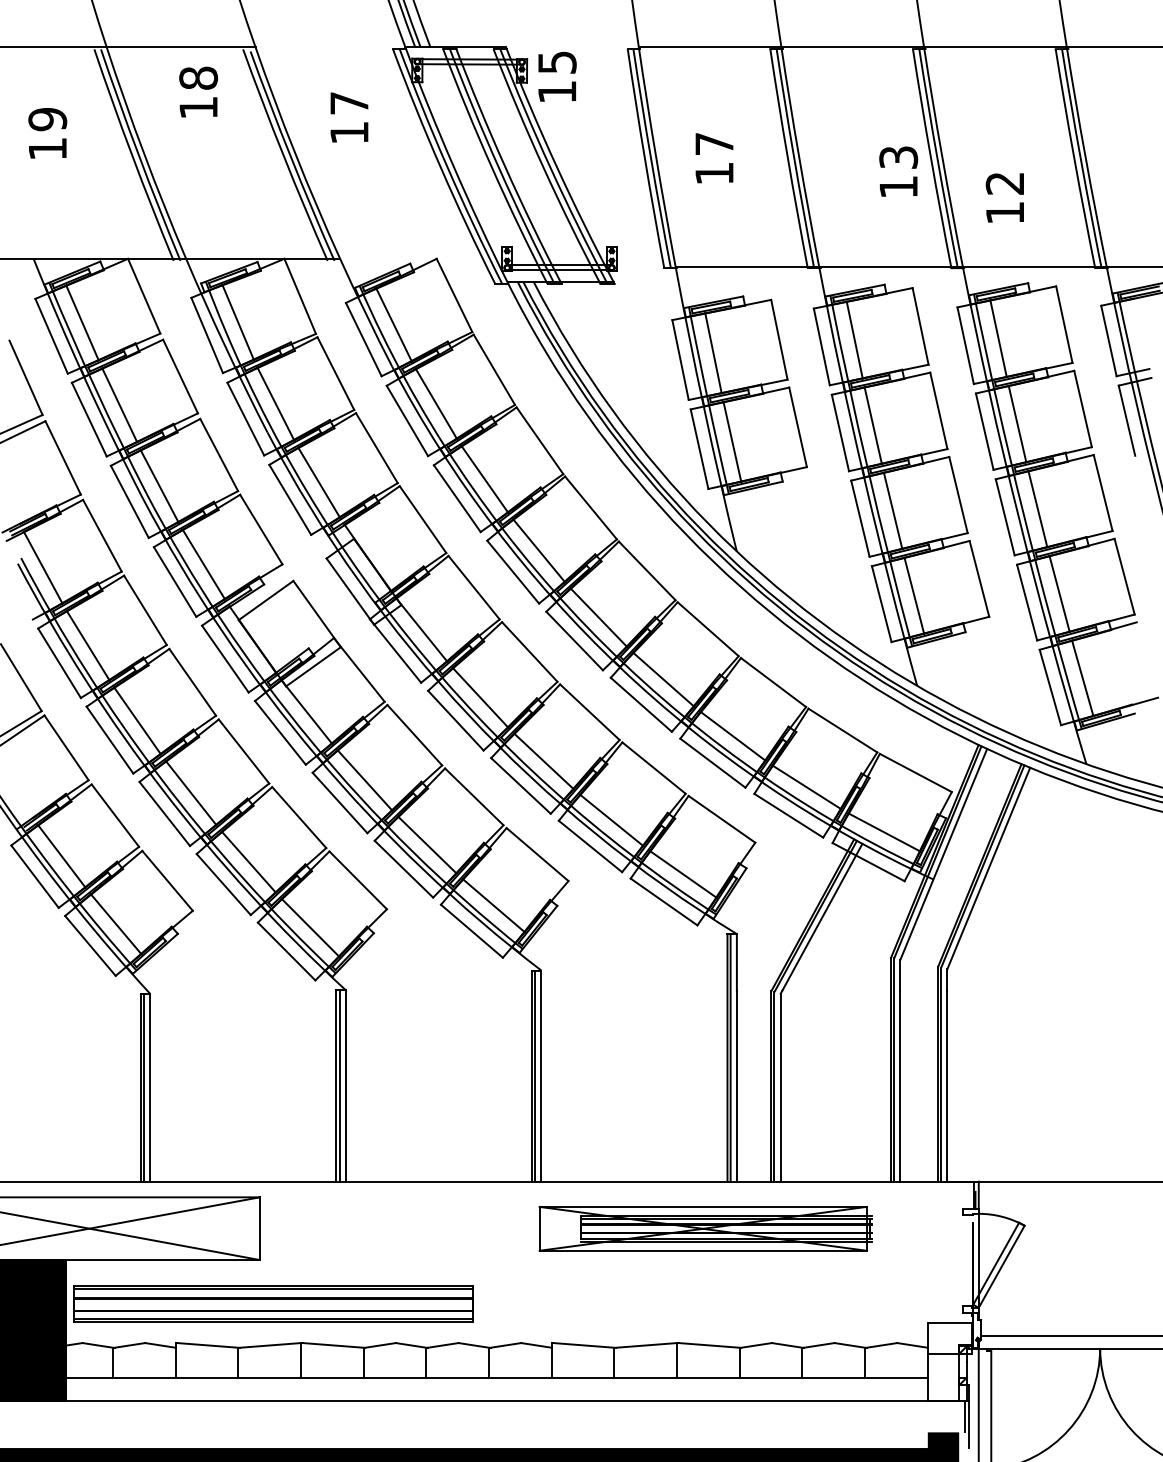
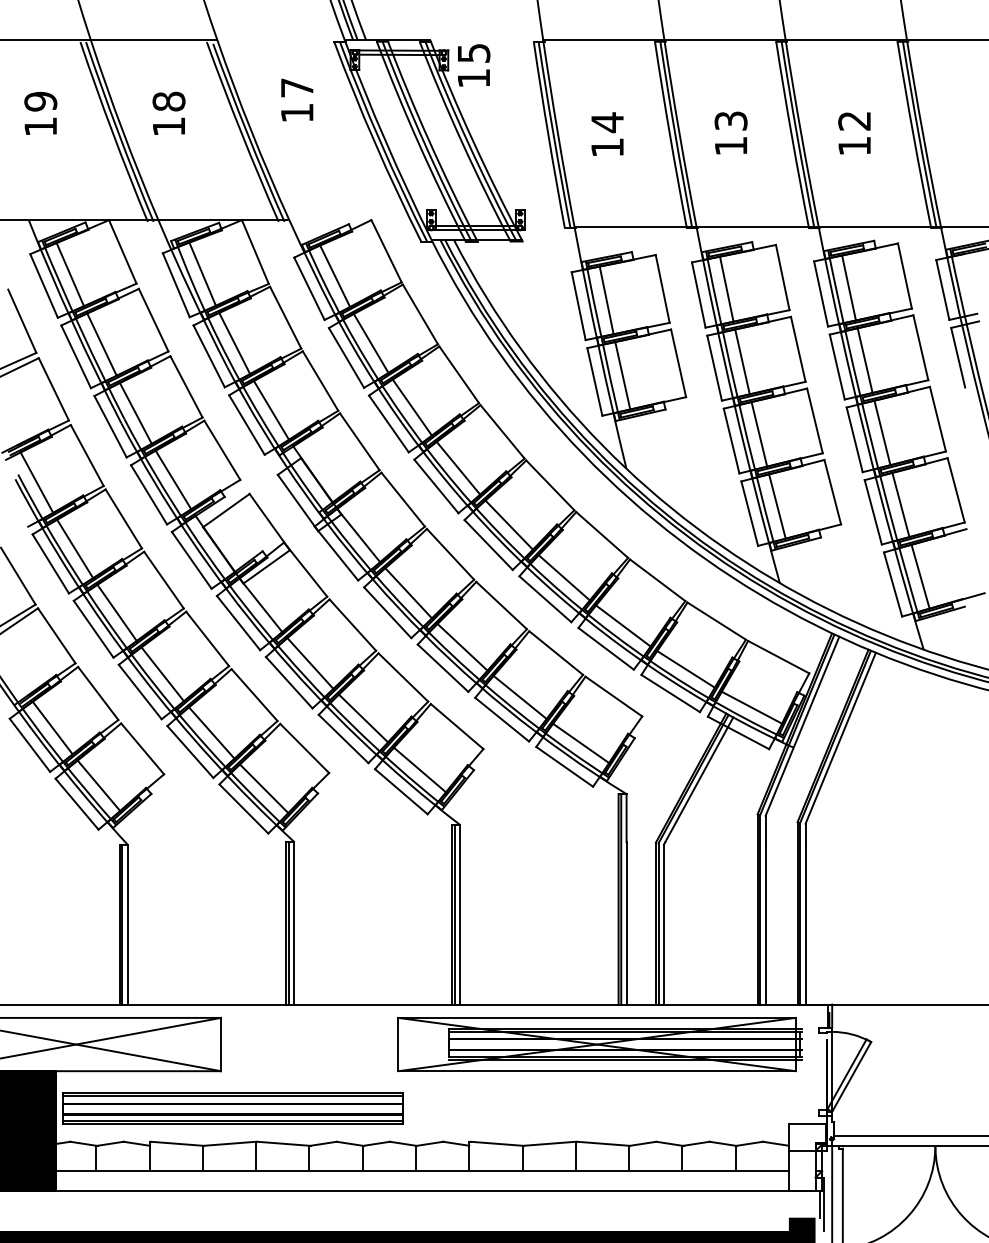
text: (197, 91) -> (168, 112), moved
text: (714, 143) -> (607, 122), 17 -> 14
text: (897, 171) -> (730, 132), moved
text: (1005, 198) -> (854, 133), moved
part: (705, 1228) -> (599, 1044), size x1.43

